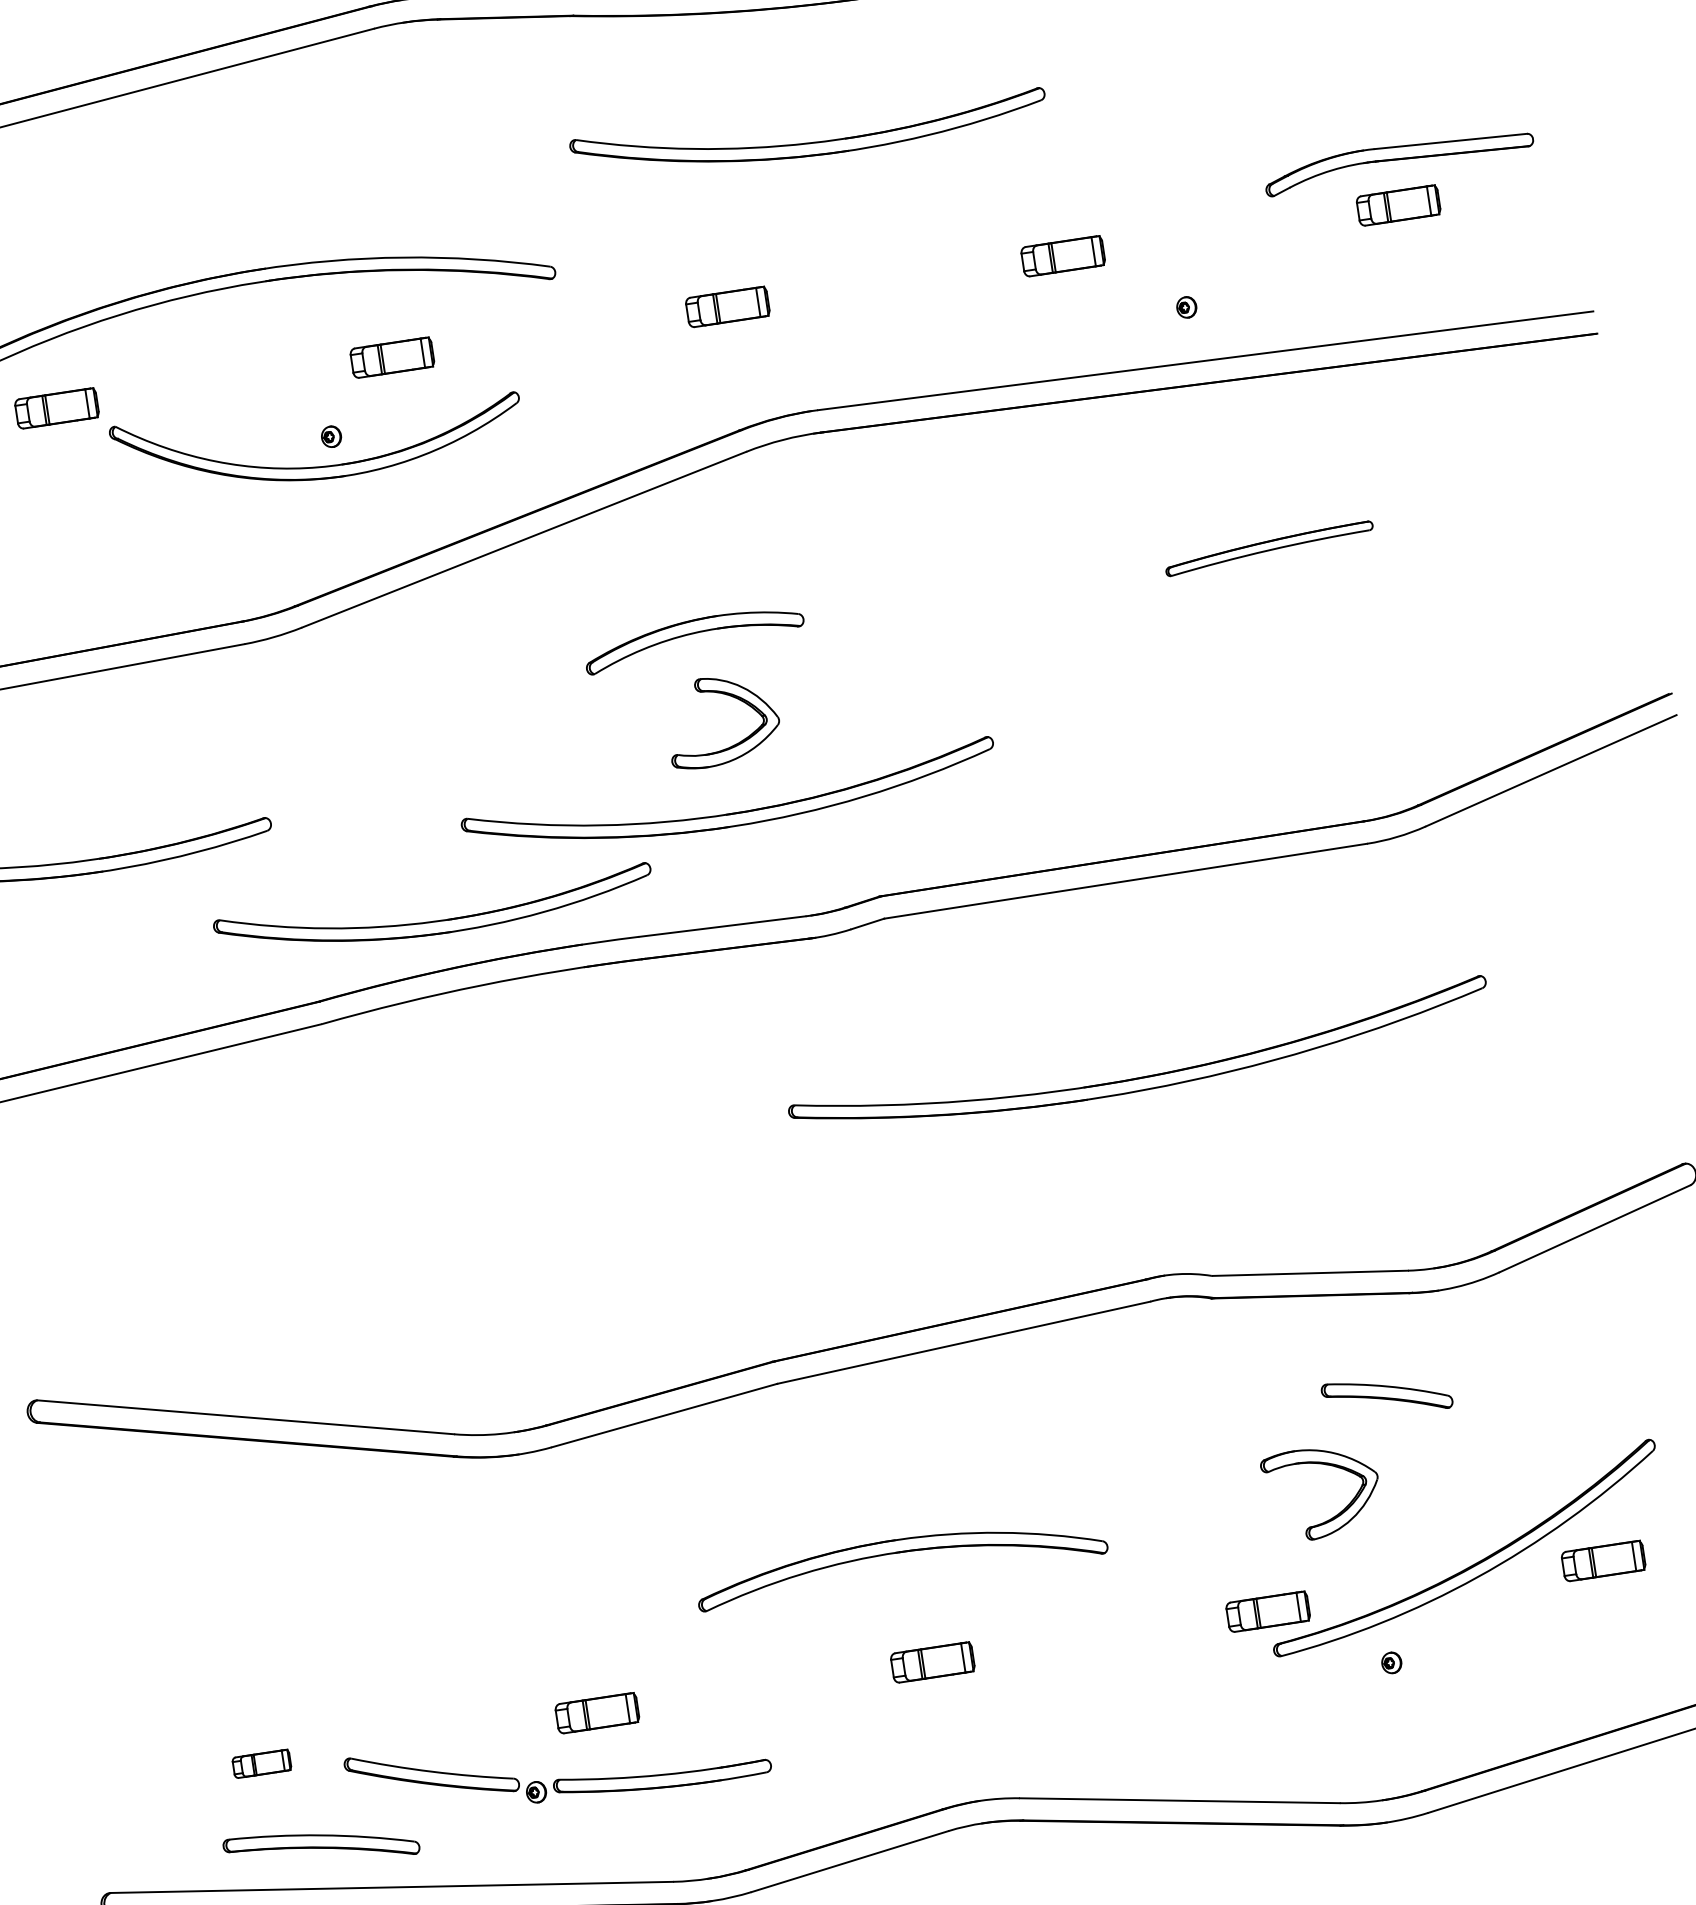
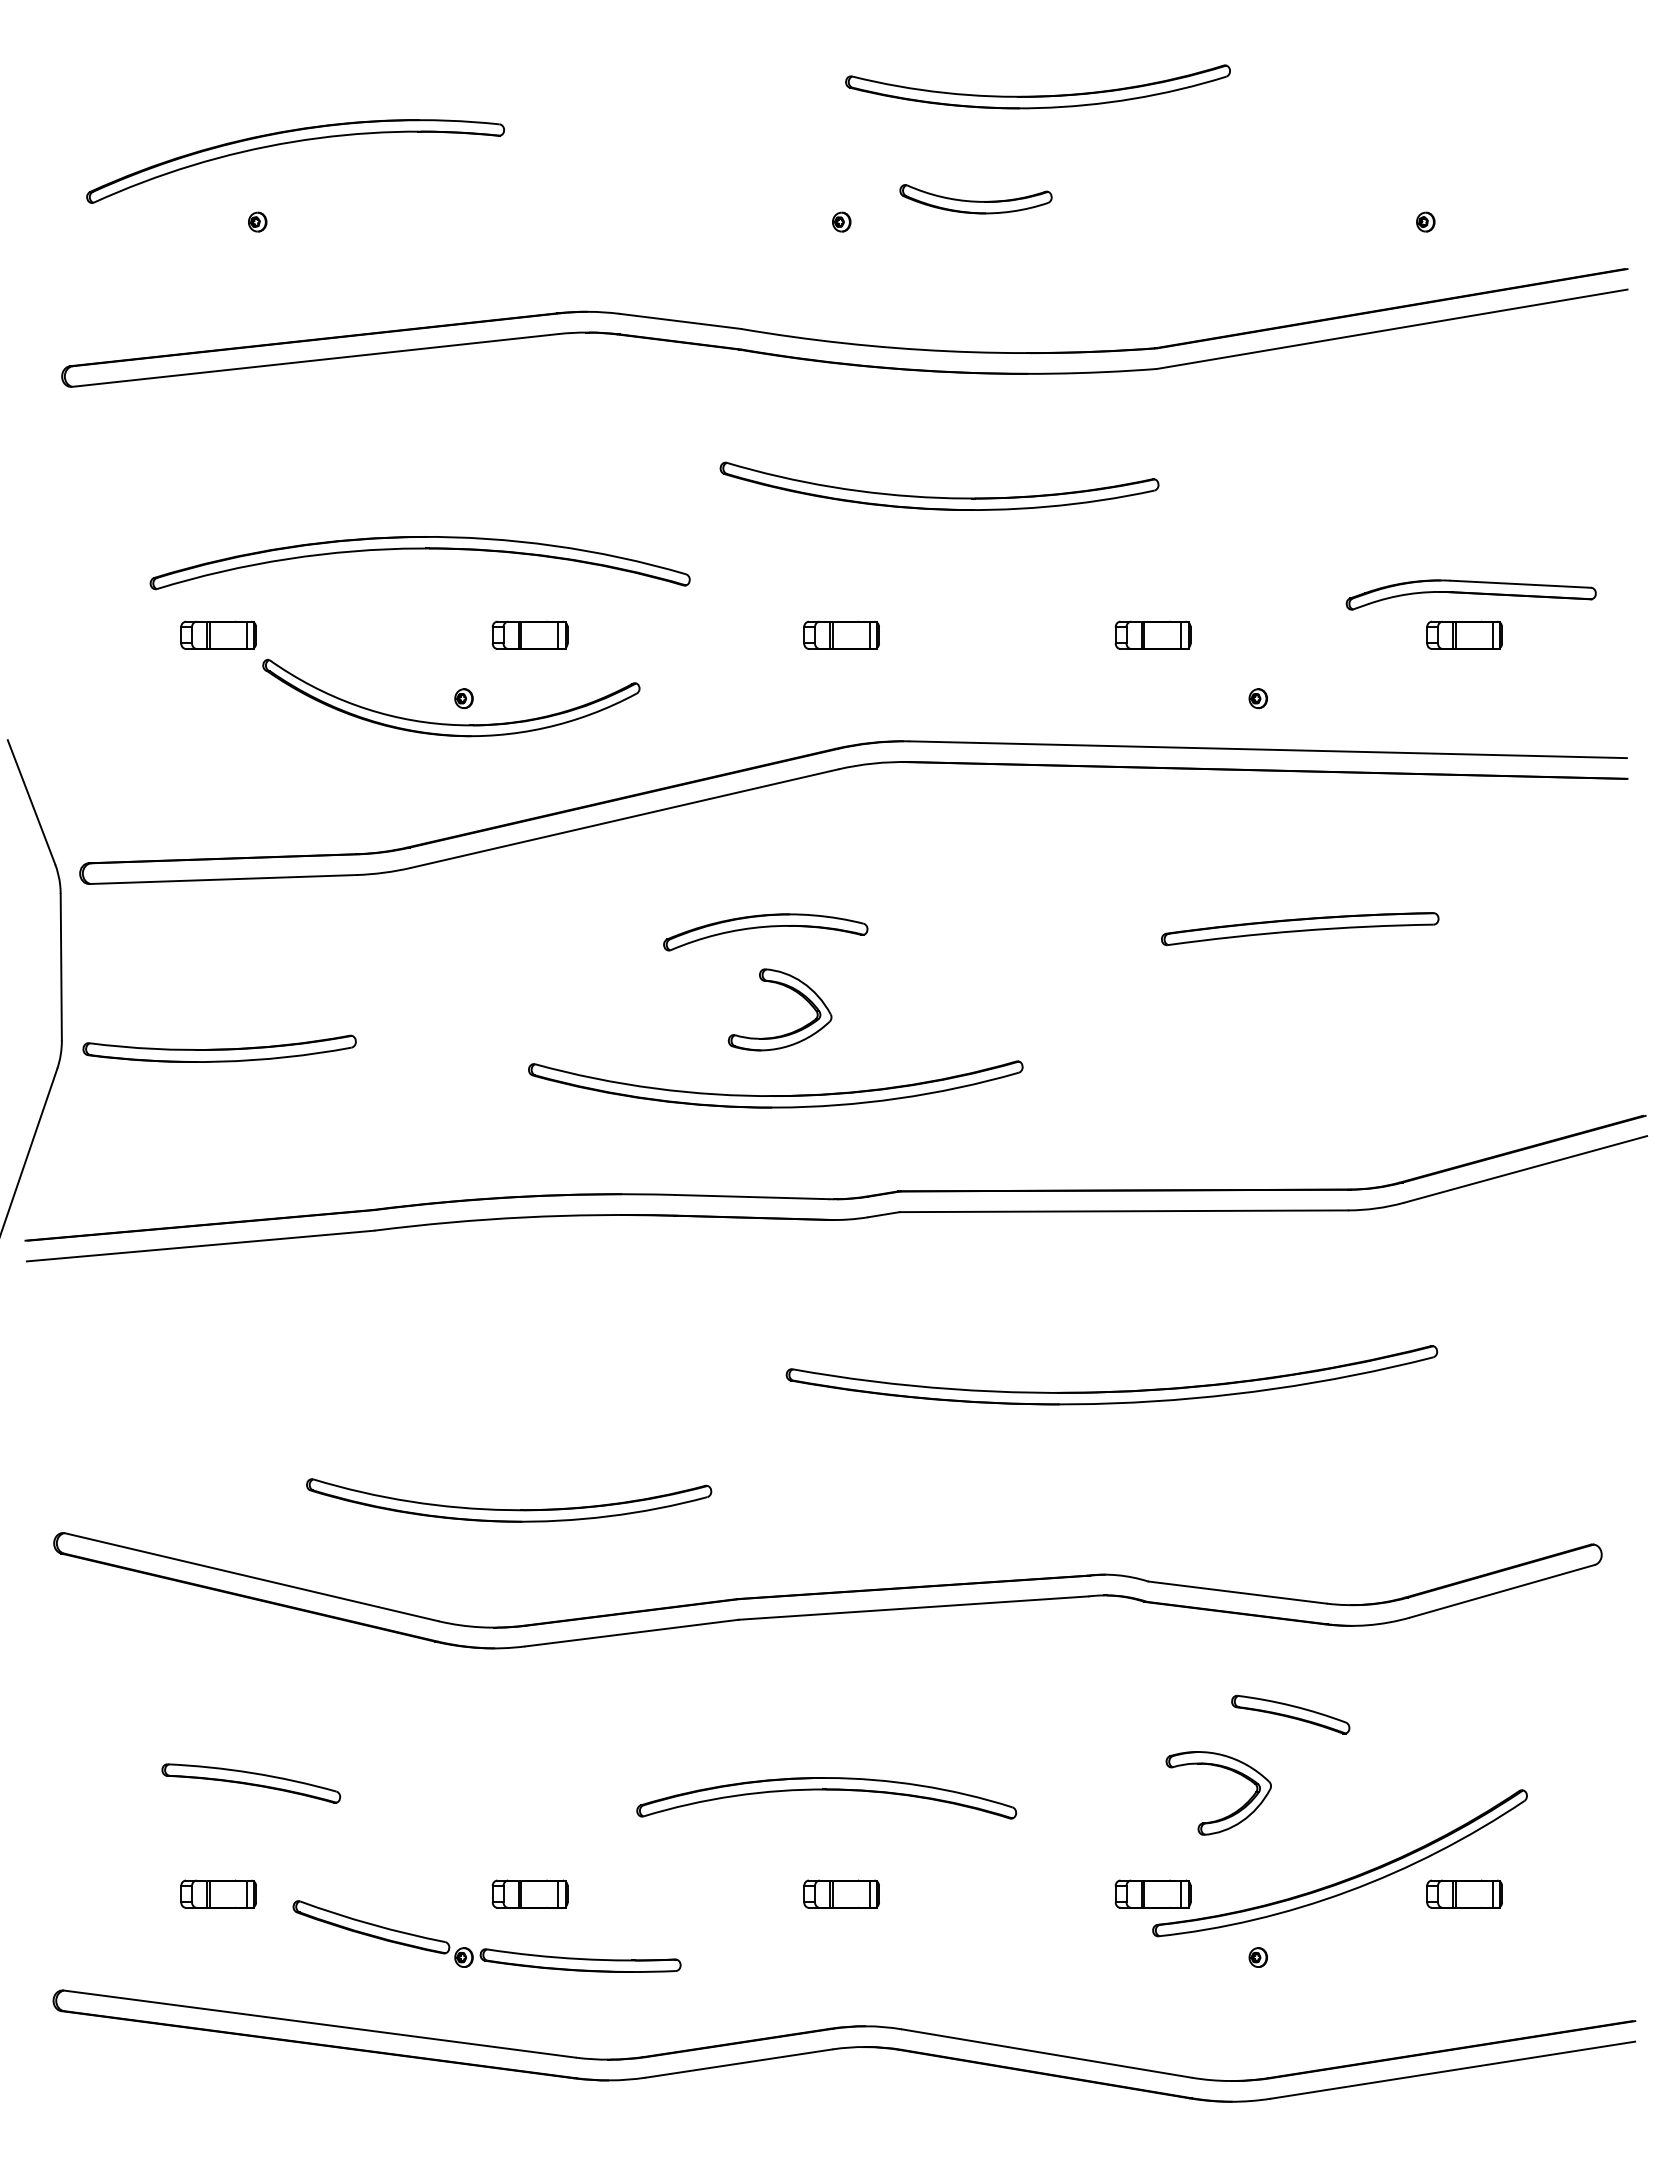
part: (1269, 549) -> (1300, 929), size x1.43
part: (436, 920) -> (509, 1509), moved
part: (261, 1763) -> (218, 1893), size x1.43
part: (321, 1846) -> (251, 1783), moved

